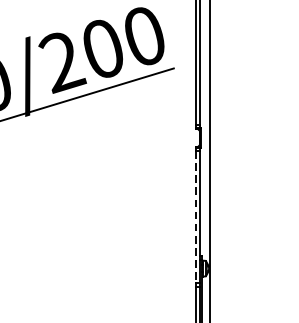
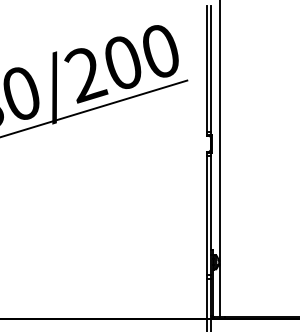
line: (194, 217) -> (206, 215), dashed -> solid

